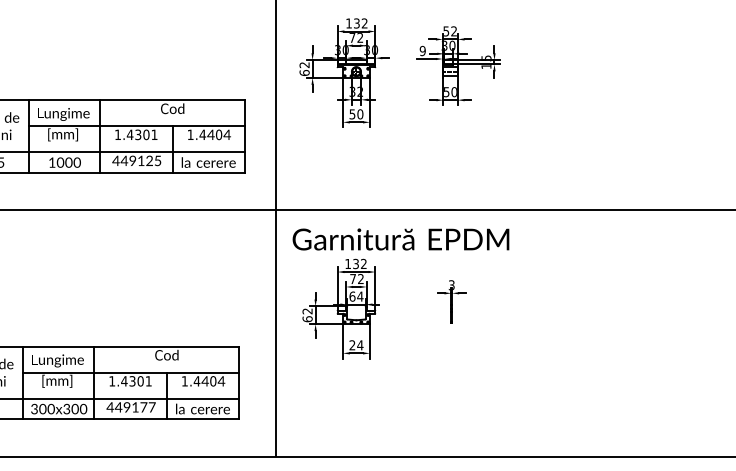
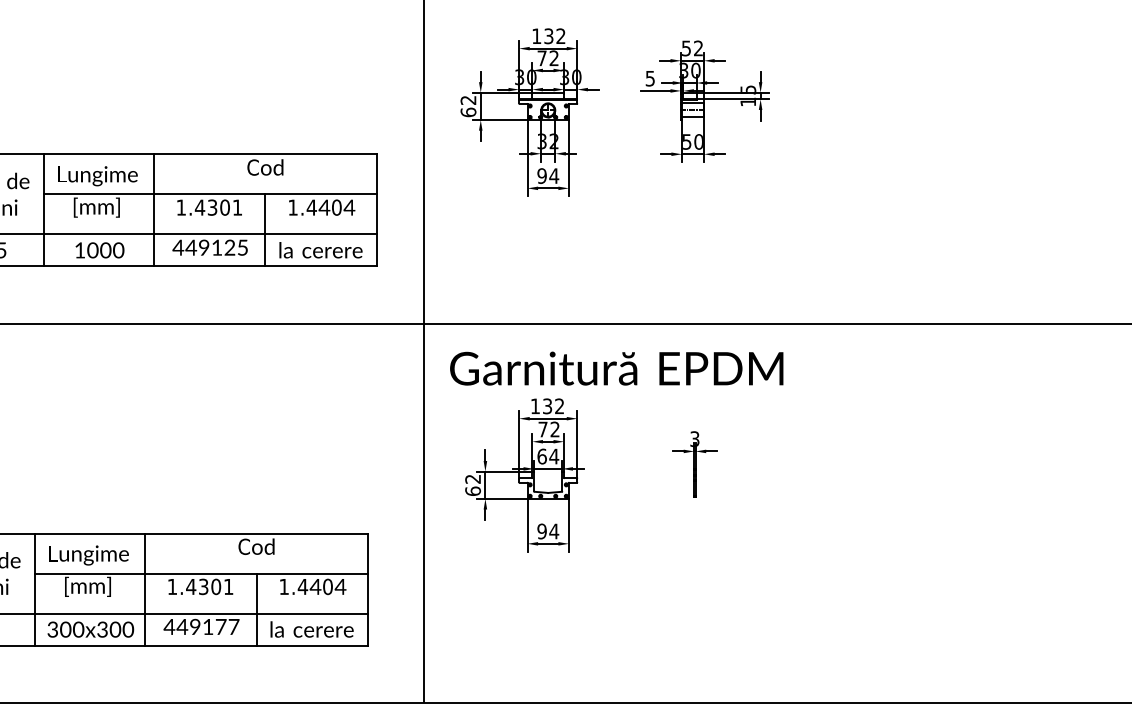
text: (422, 50) -> (649, 77), 9 -> 5
text: (356, 114) -> (548, 176), 50 -> 94
text: (352, 345) -> (542, 531), 24 -> 94

